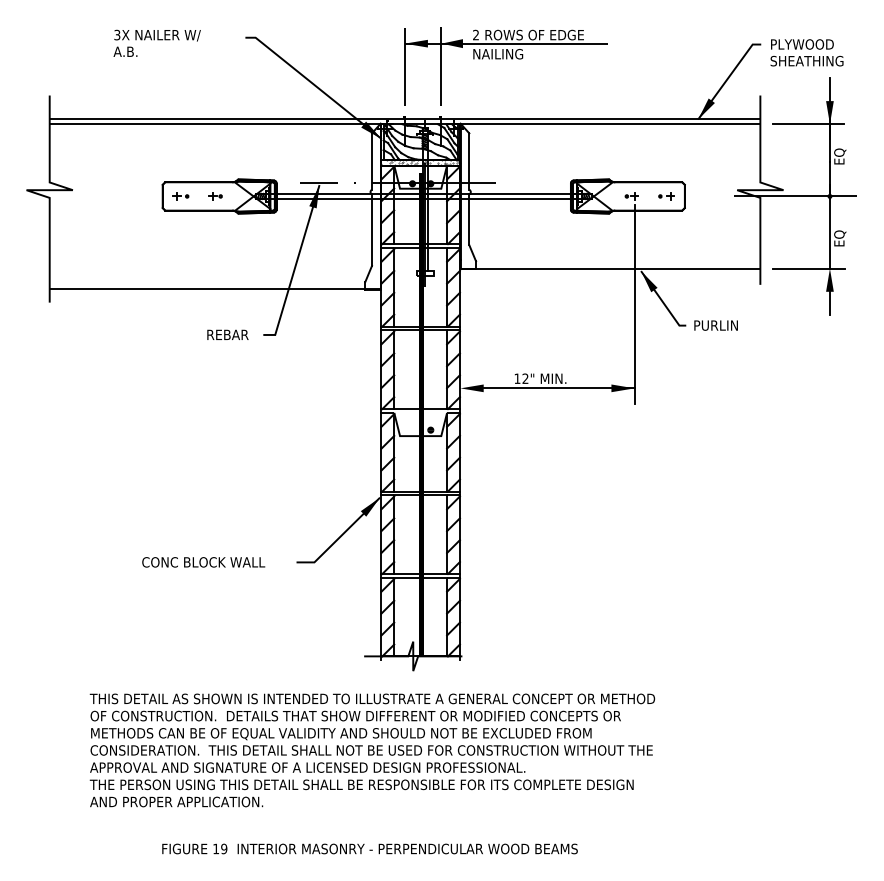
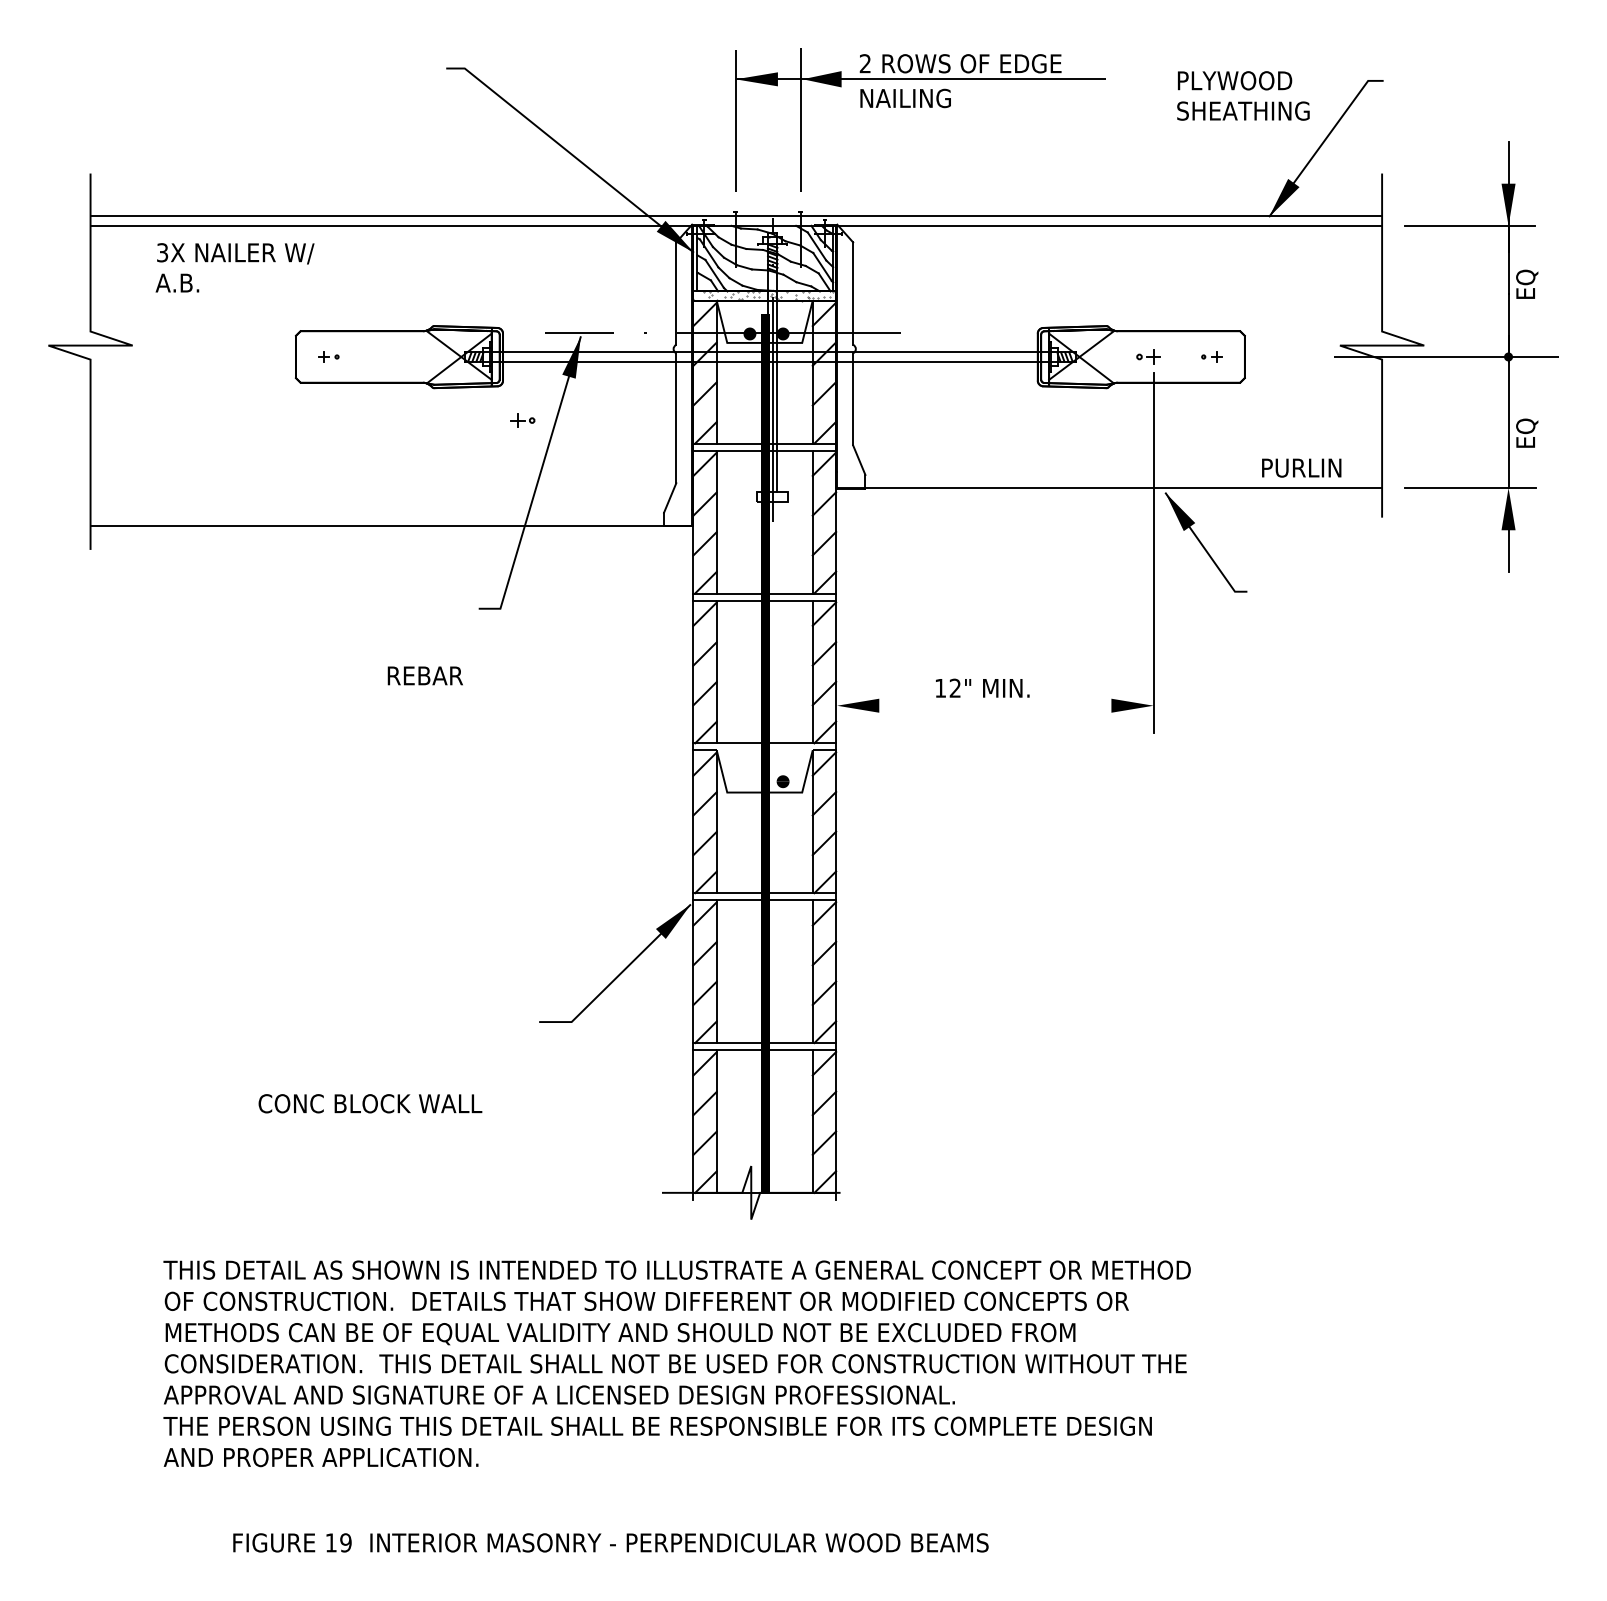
text: (156, 42) -> (233, 266), moved
text: (806, 52) -> (1242, 95), moved
part: (180, 196) -> (328, 357), size x0.7
part: (215, 196) -> (522, 420), moved
part: (666, 196) -> (1211, 357), size x0.7
text: (715, 325) -> (1300, 467), moved
text: (227, 334) -> (424, 675), moved
line: (558, 388) -> (1015, 705), removed
text: (203, 562) -> (370, 1104), moved
text: (369, 848) -> (609, 1541), moved

